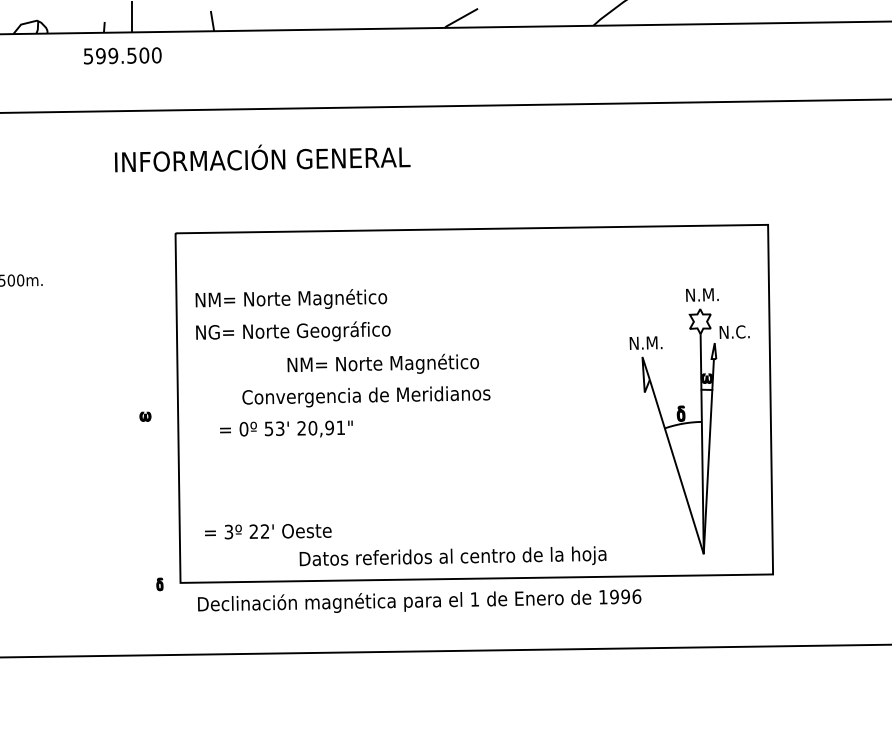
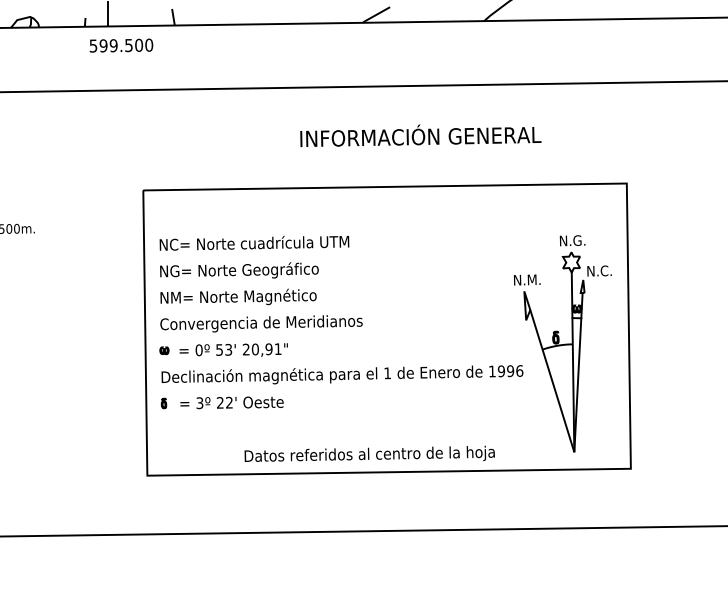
text: (122, 55) -> (121, 45), moved
text: (262, 158) -> (420, 135), moved
text: (710, 294) -> (579, 240), N.M. -> N.G.
text: (317, 298) -> (259, 243), NM= Norte Magnético -> NC= Norte cuadrícula UTM
text: (382, 363) -> (237, 296), moved
text: (366, 396) -> (261, 323), moved
part: (145, 416) -> (164, 350), moved
text: (268, 531) -> (232, 402), moved
part: (159, 584) -> (163, 403), moved
text: (419, 600) -> (342, 374), moved

